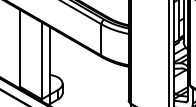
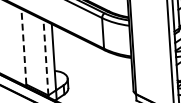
line: (20, 47) -> (24, 45), solid -> dashed
line: (41, 60) -> (45, 57), solid -> dashed

